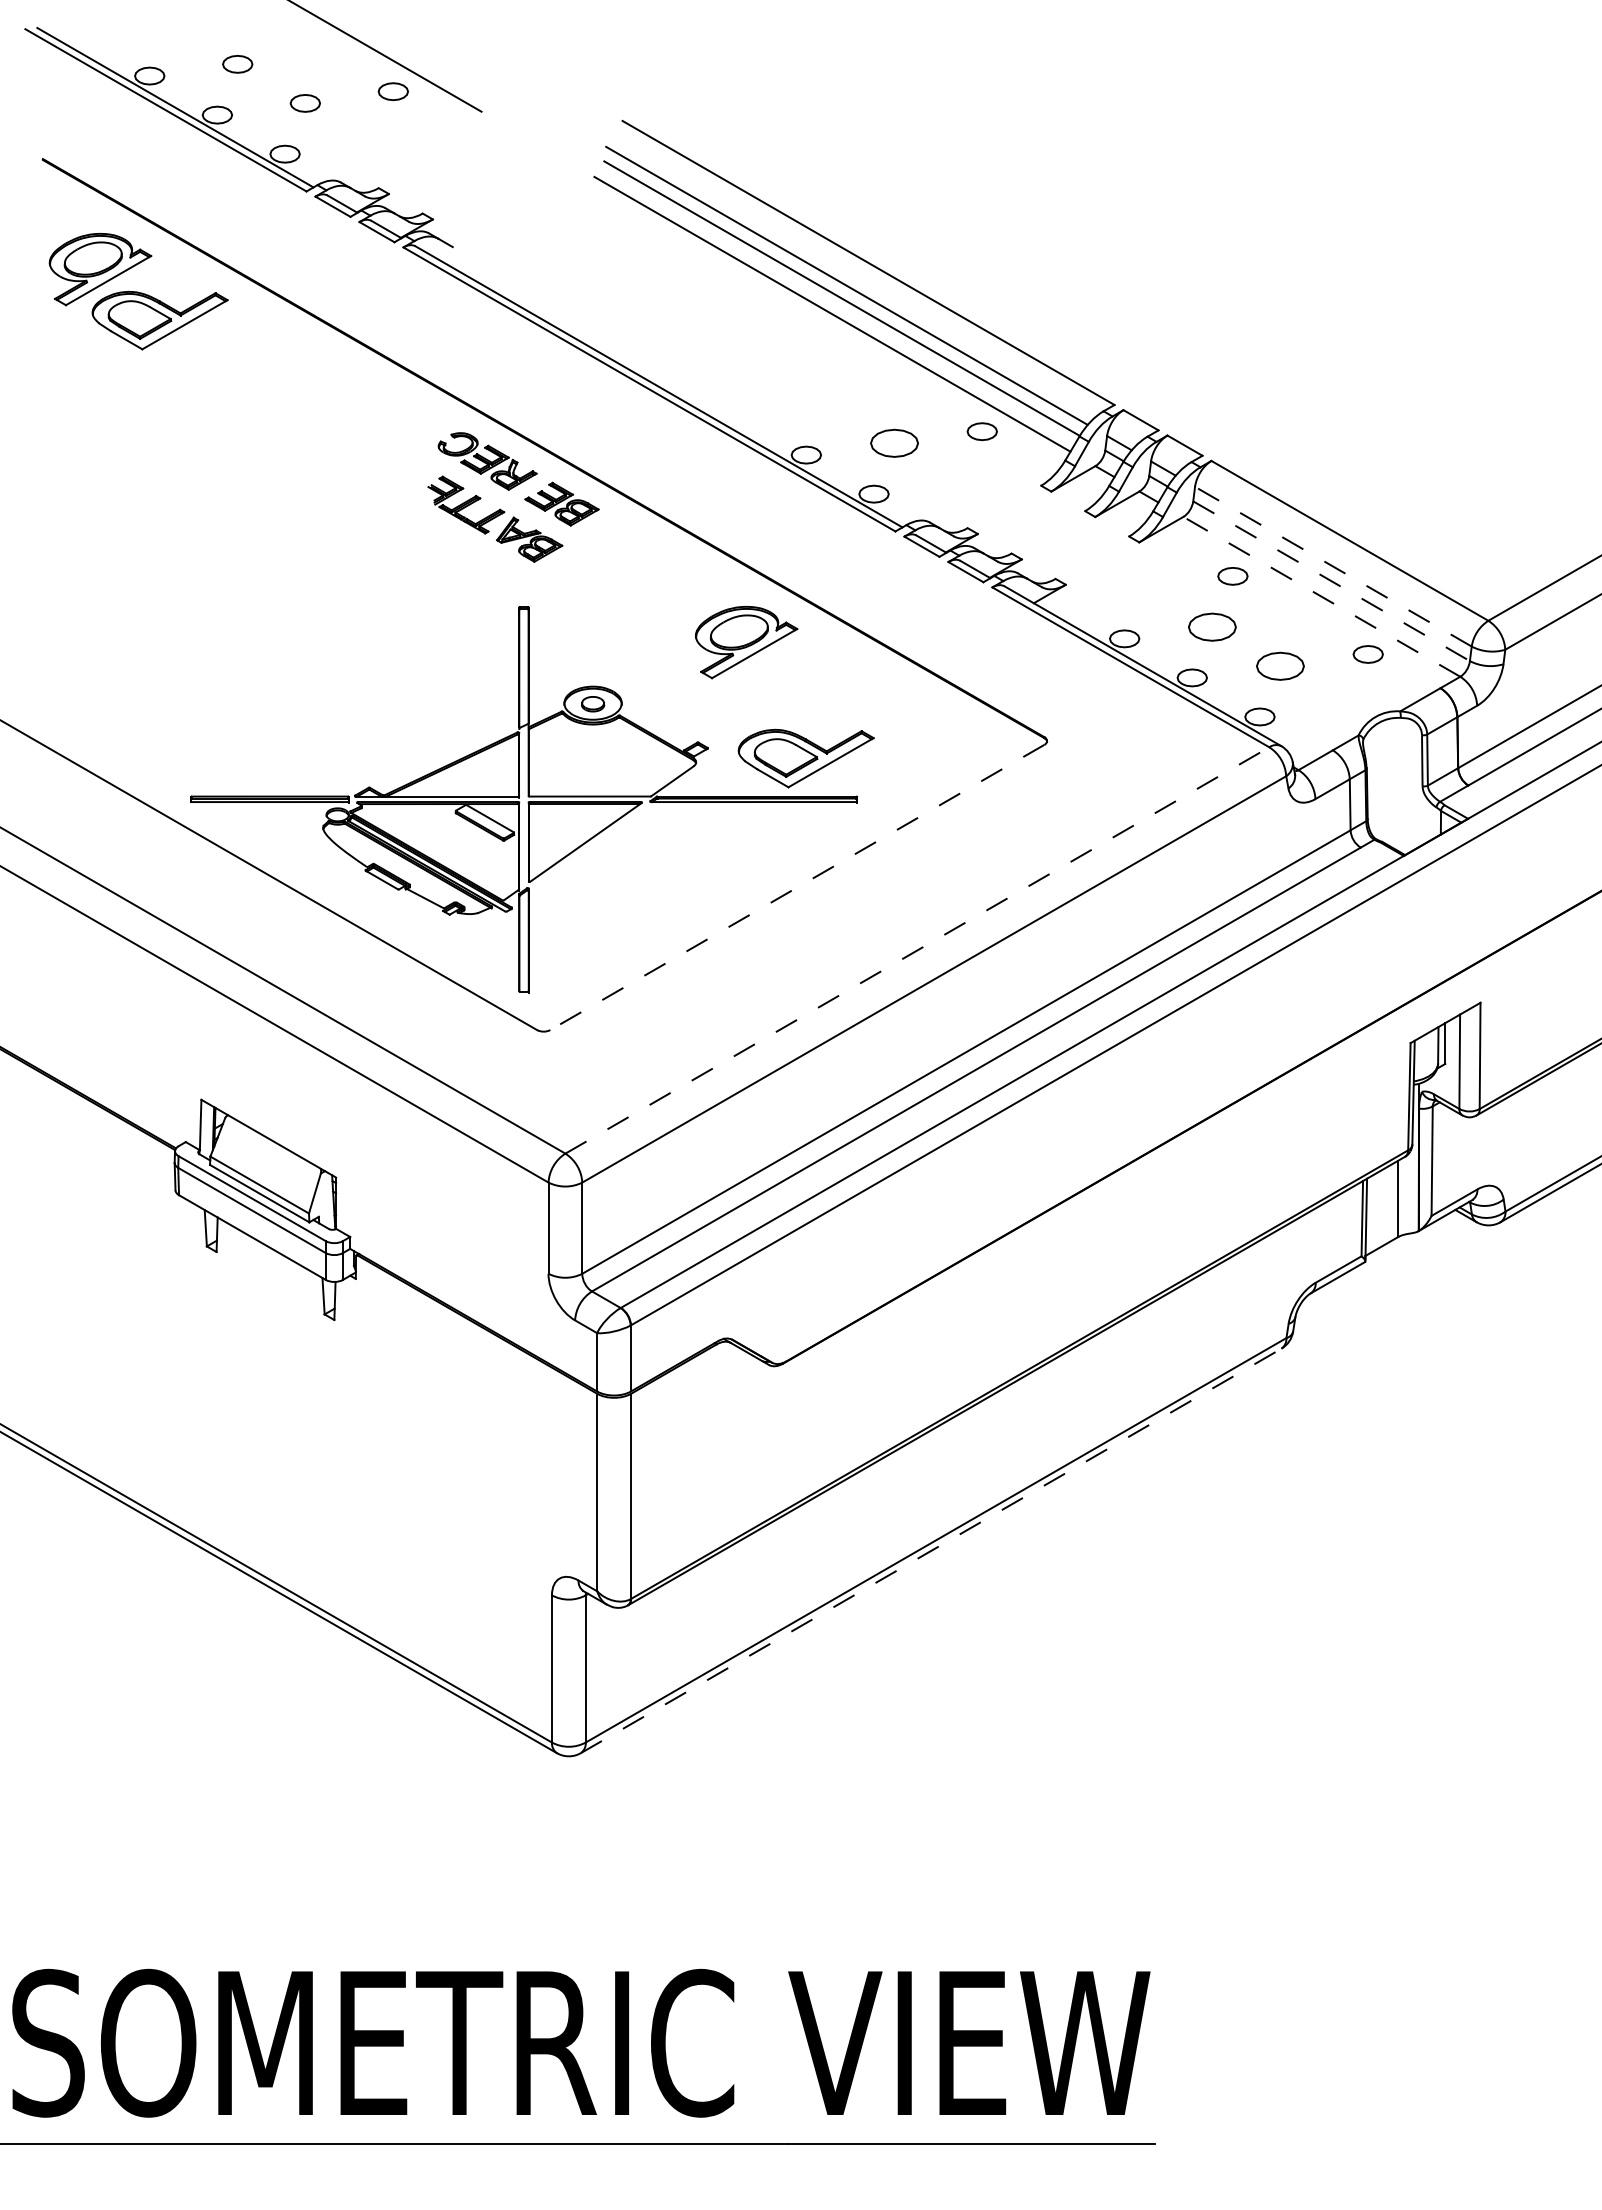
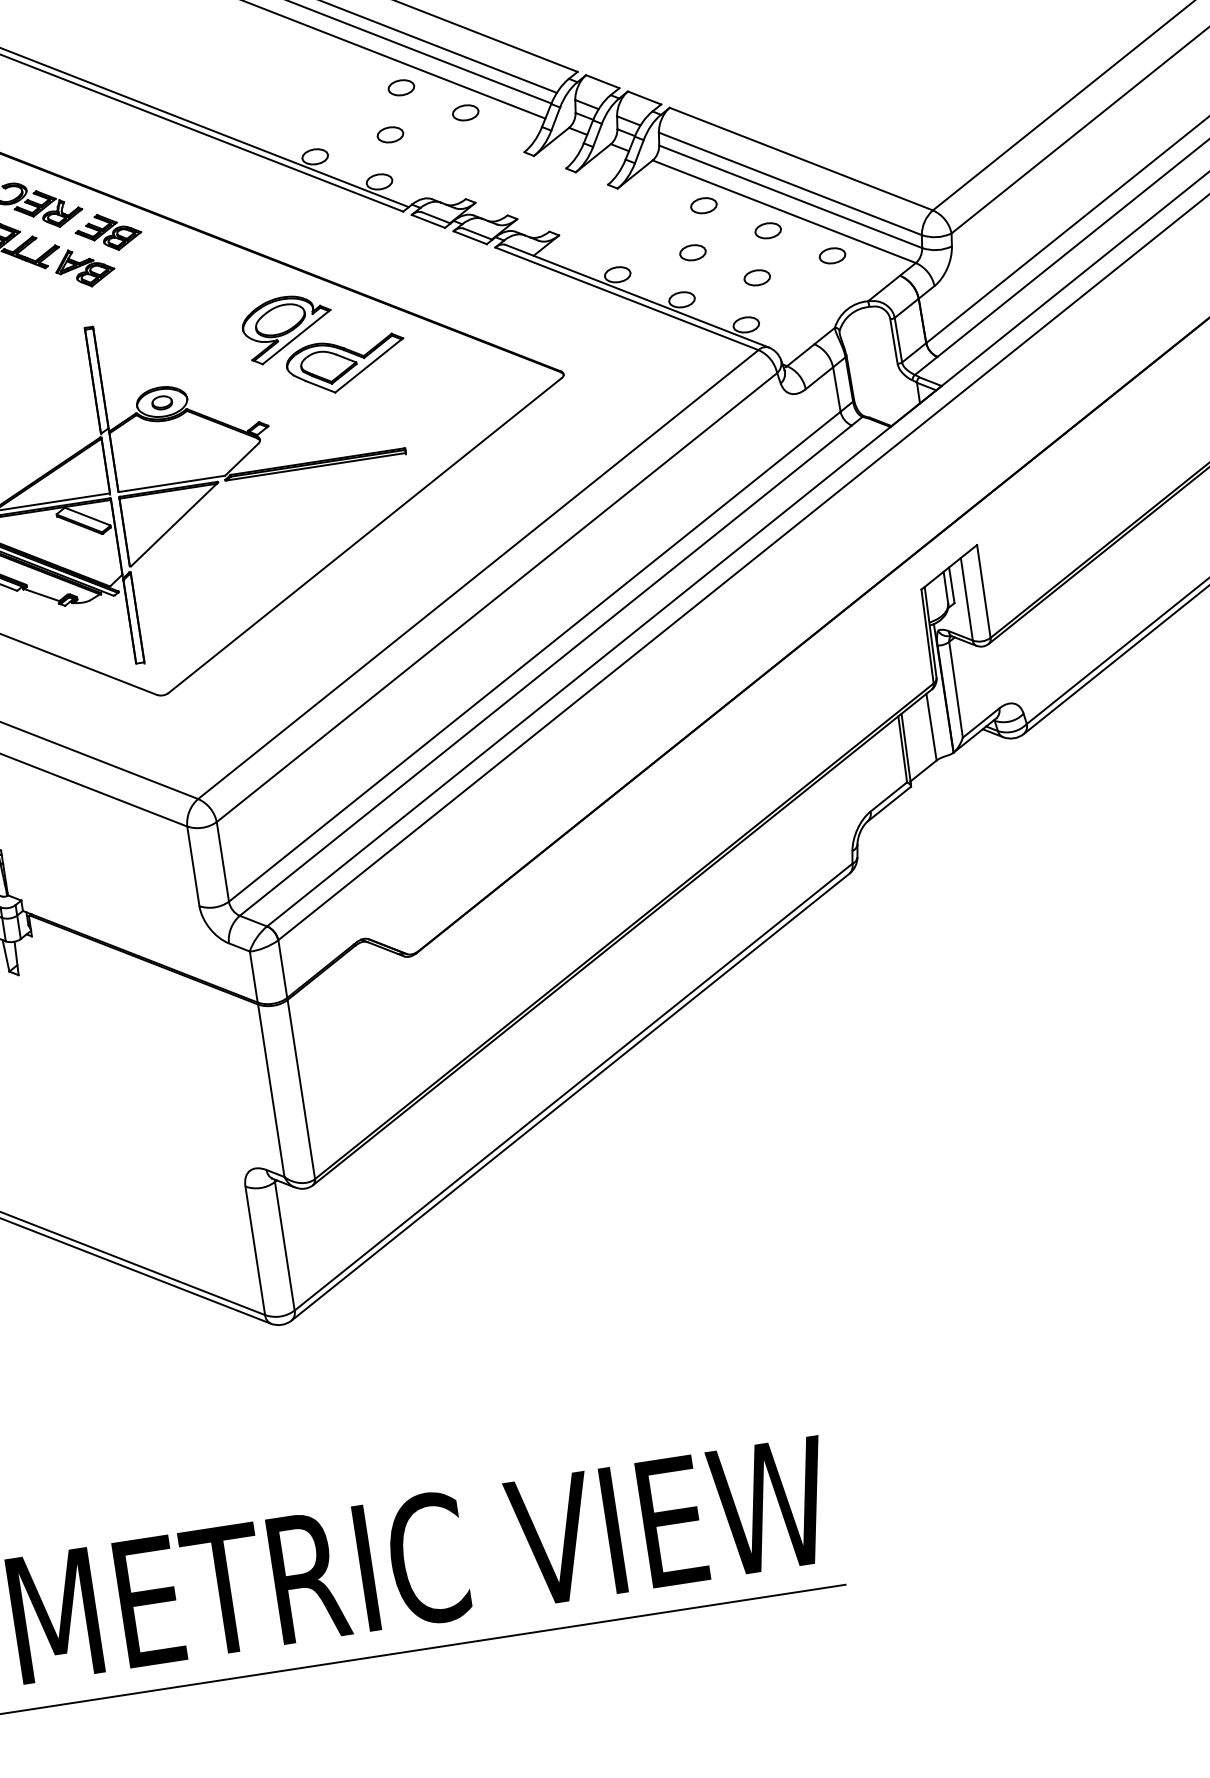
part: (914, 392) -> (401, 87), added
part: (893, 443) -> (389, 135), size x0.62
line: (1333, 566) -> (790, 183), dashed -> solid
line: (1331, 581) -> (790, 197), dashed -> solid
line: (1321, 596) -> (783, 211), dashed -> solid
part: (1300, 615) -> (768, 230), added
part: (1212, 626) -> (692, 252), size x0.62
part: (1279, 665) -> (756, 277), size x0.62
part: (805, 758) -> (346, 365), moved
line: (796, 887) -> (364, 535), dashed -> solid
line: (917, 950) -> (478, 574), dashed -> solid
line: (931, 1550) -> (570, 1096), dashed -> solid

